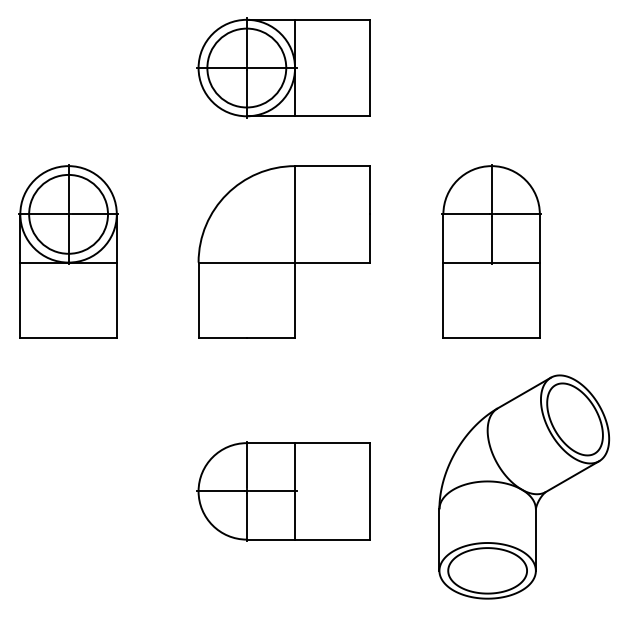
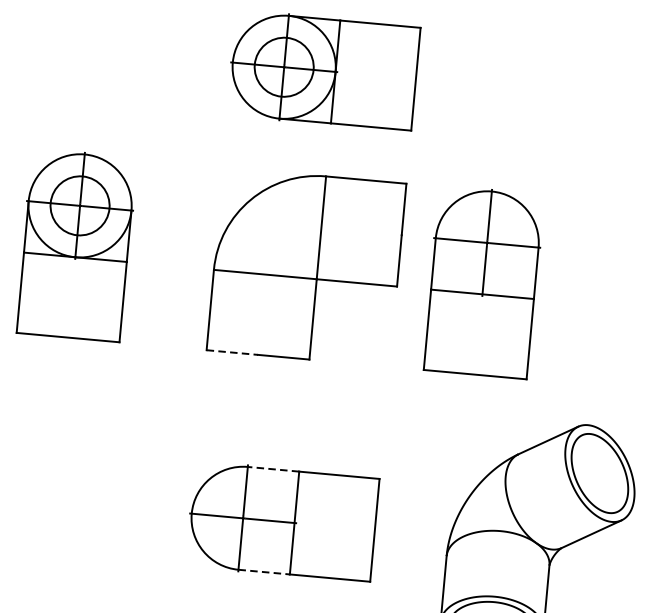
circle: (246, 67) -> (283, 66), size x0.7
circle: (68, 213) -> (80, 204), size x0.7
part: (491, 251) -> (483, 282), moved
line: (223, 337) -> (233, 352), solid -> dashed
line: (270, 443) -> (273, 469), solid -> dashed
line: (271, 539) -> (264, 572), solid -> dashed

